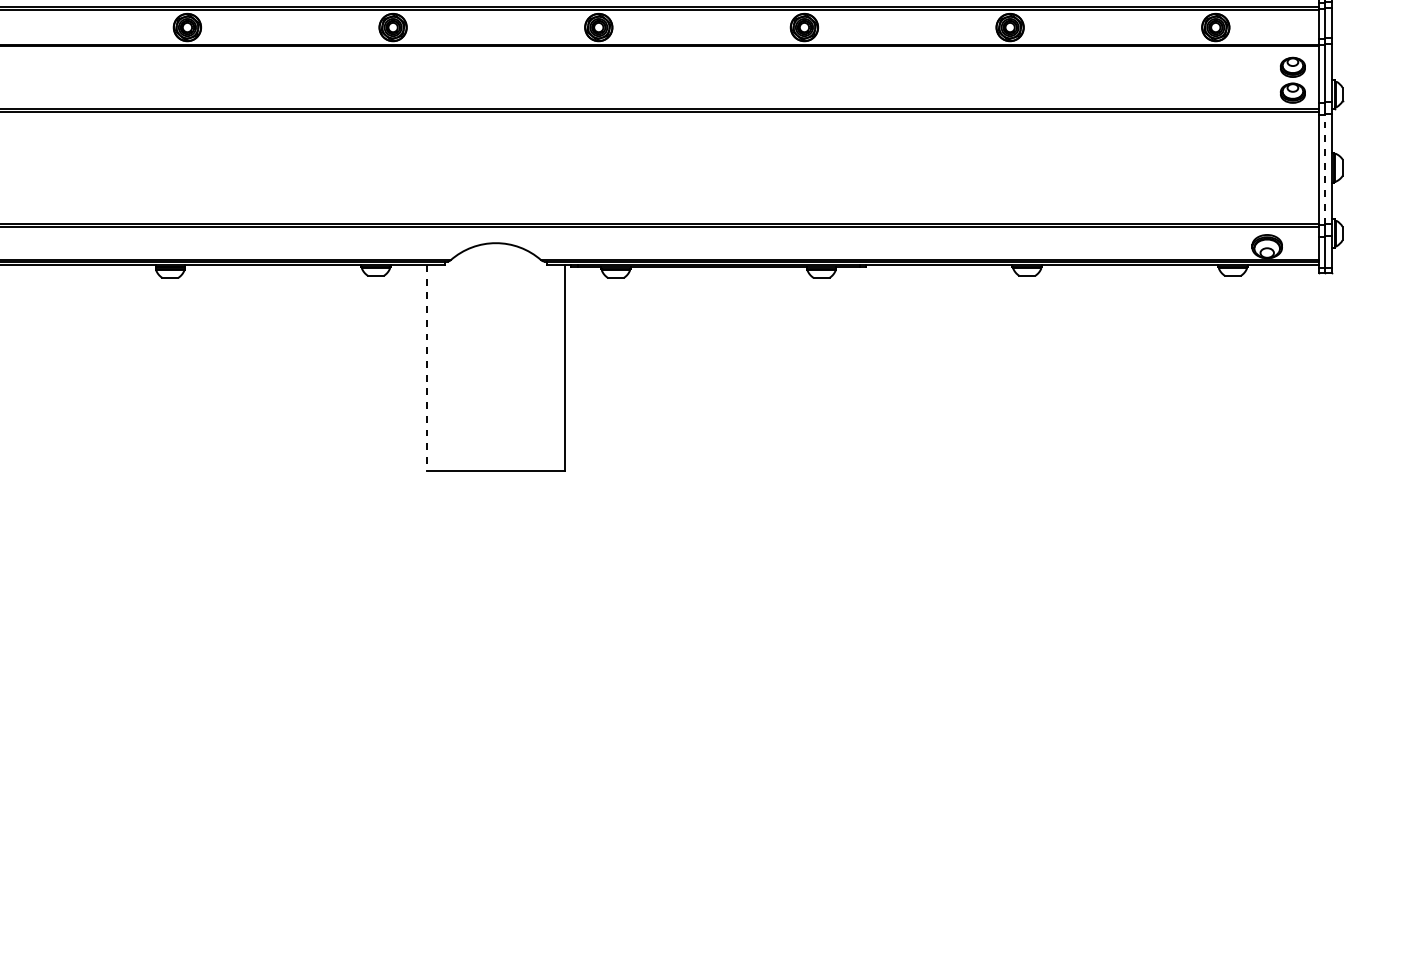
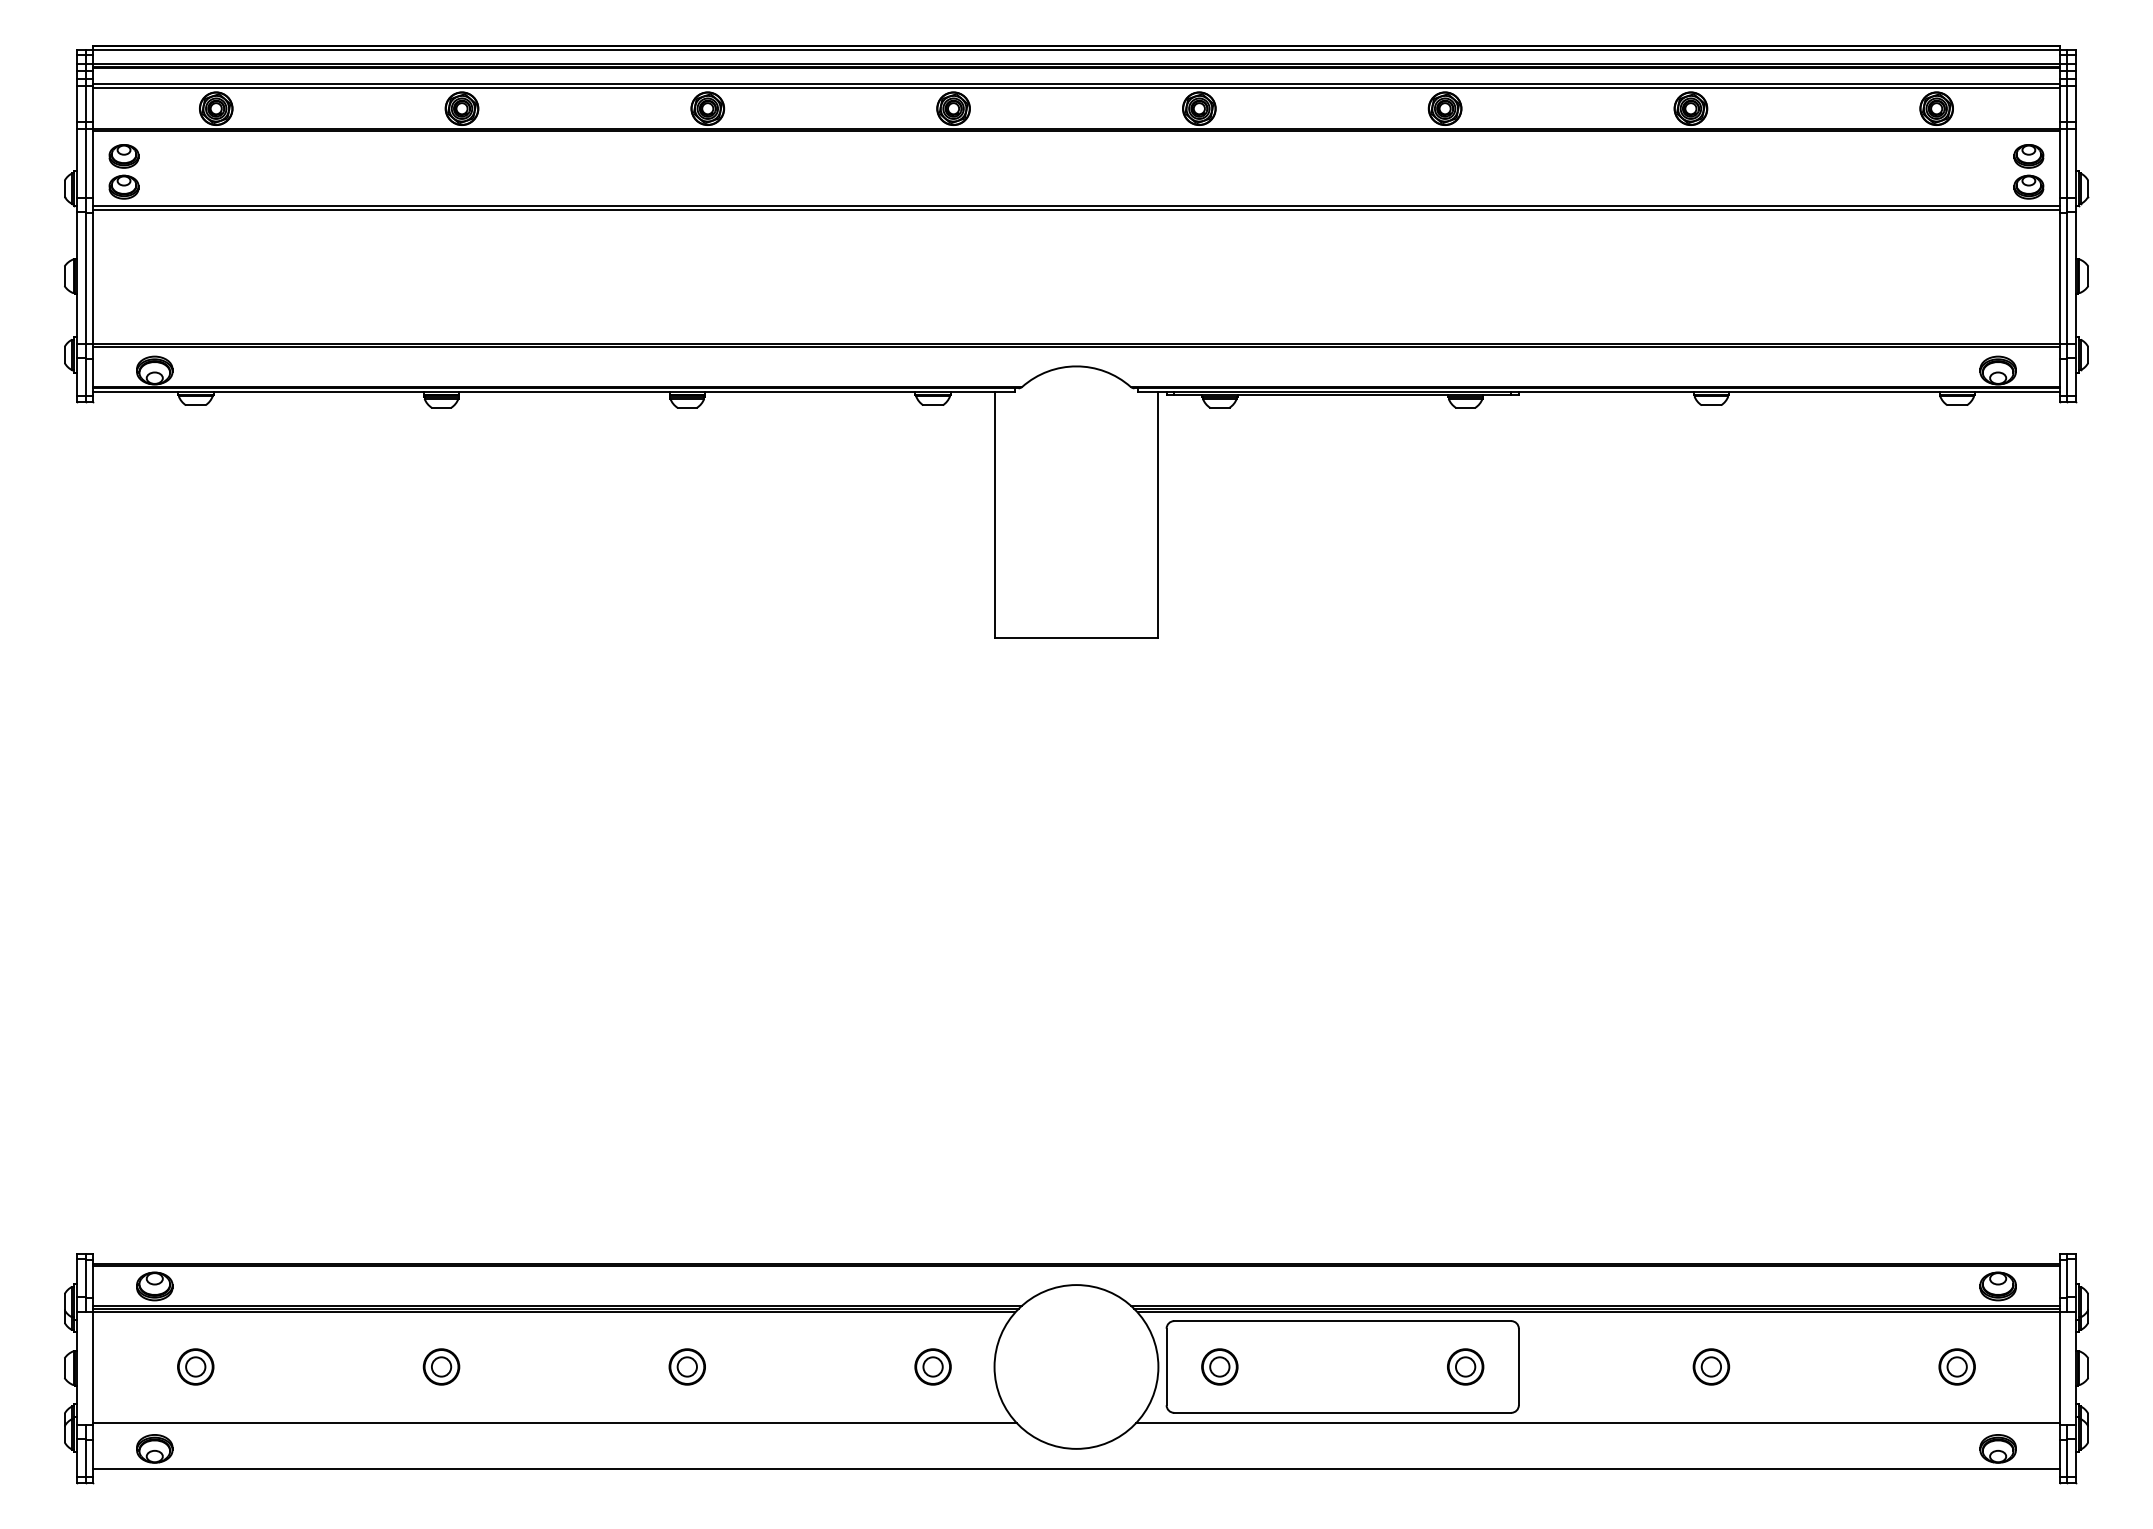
line: (1325, 169) -> (2067, 278), dashed -> solid
line: (427, 367) -> (994, 515), dashed -> solid

